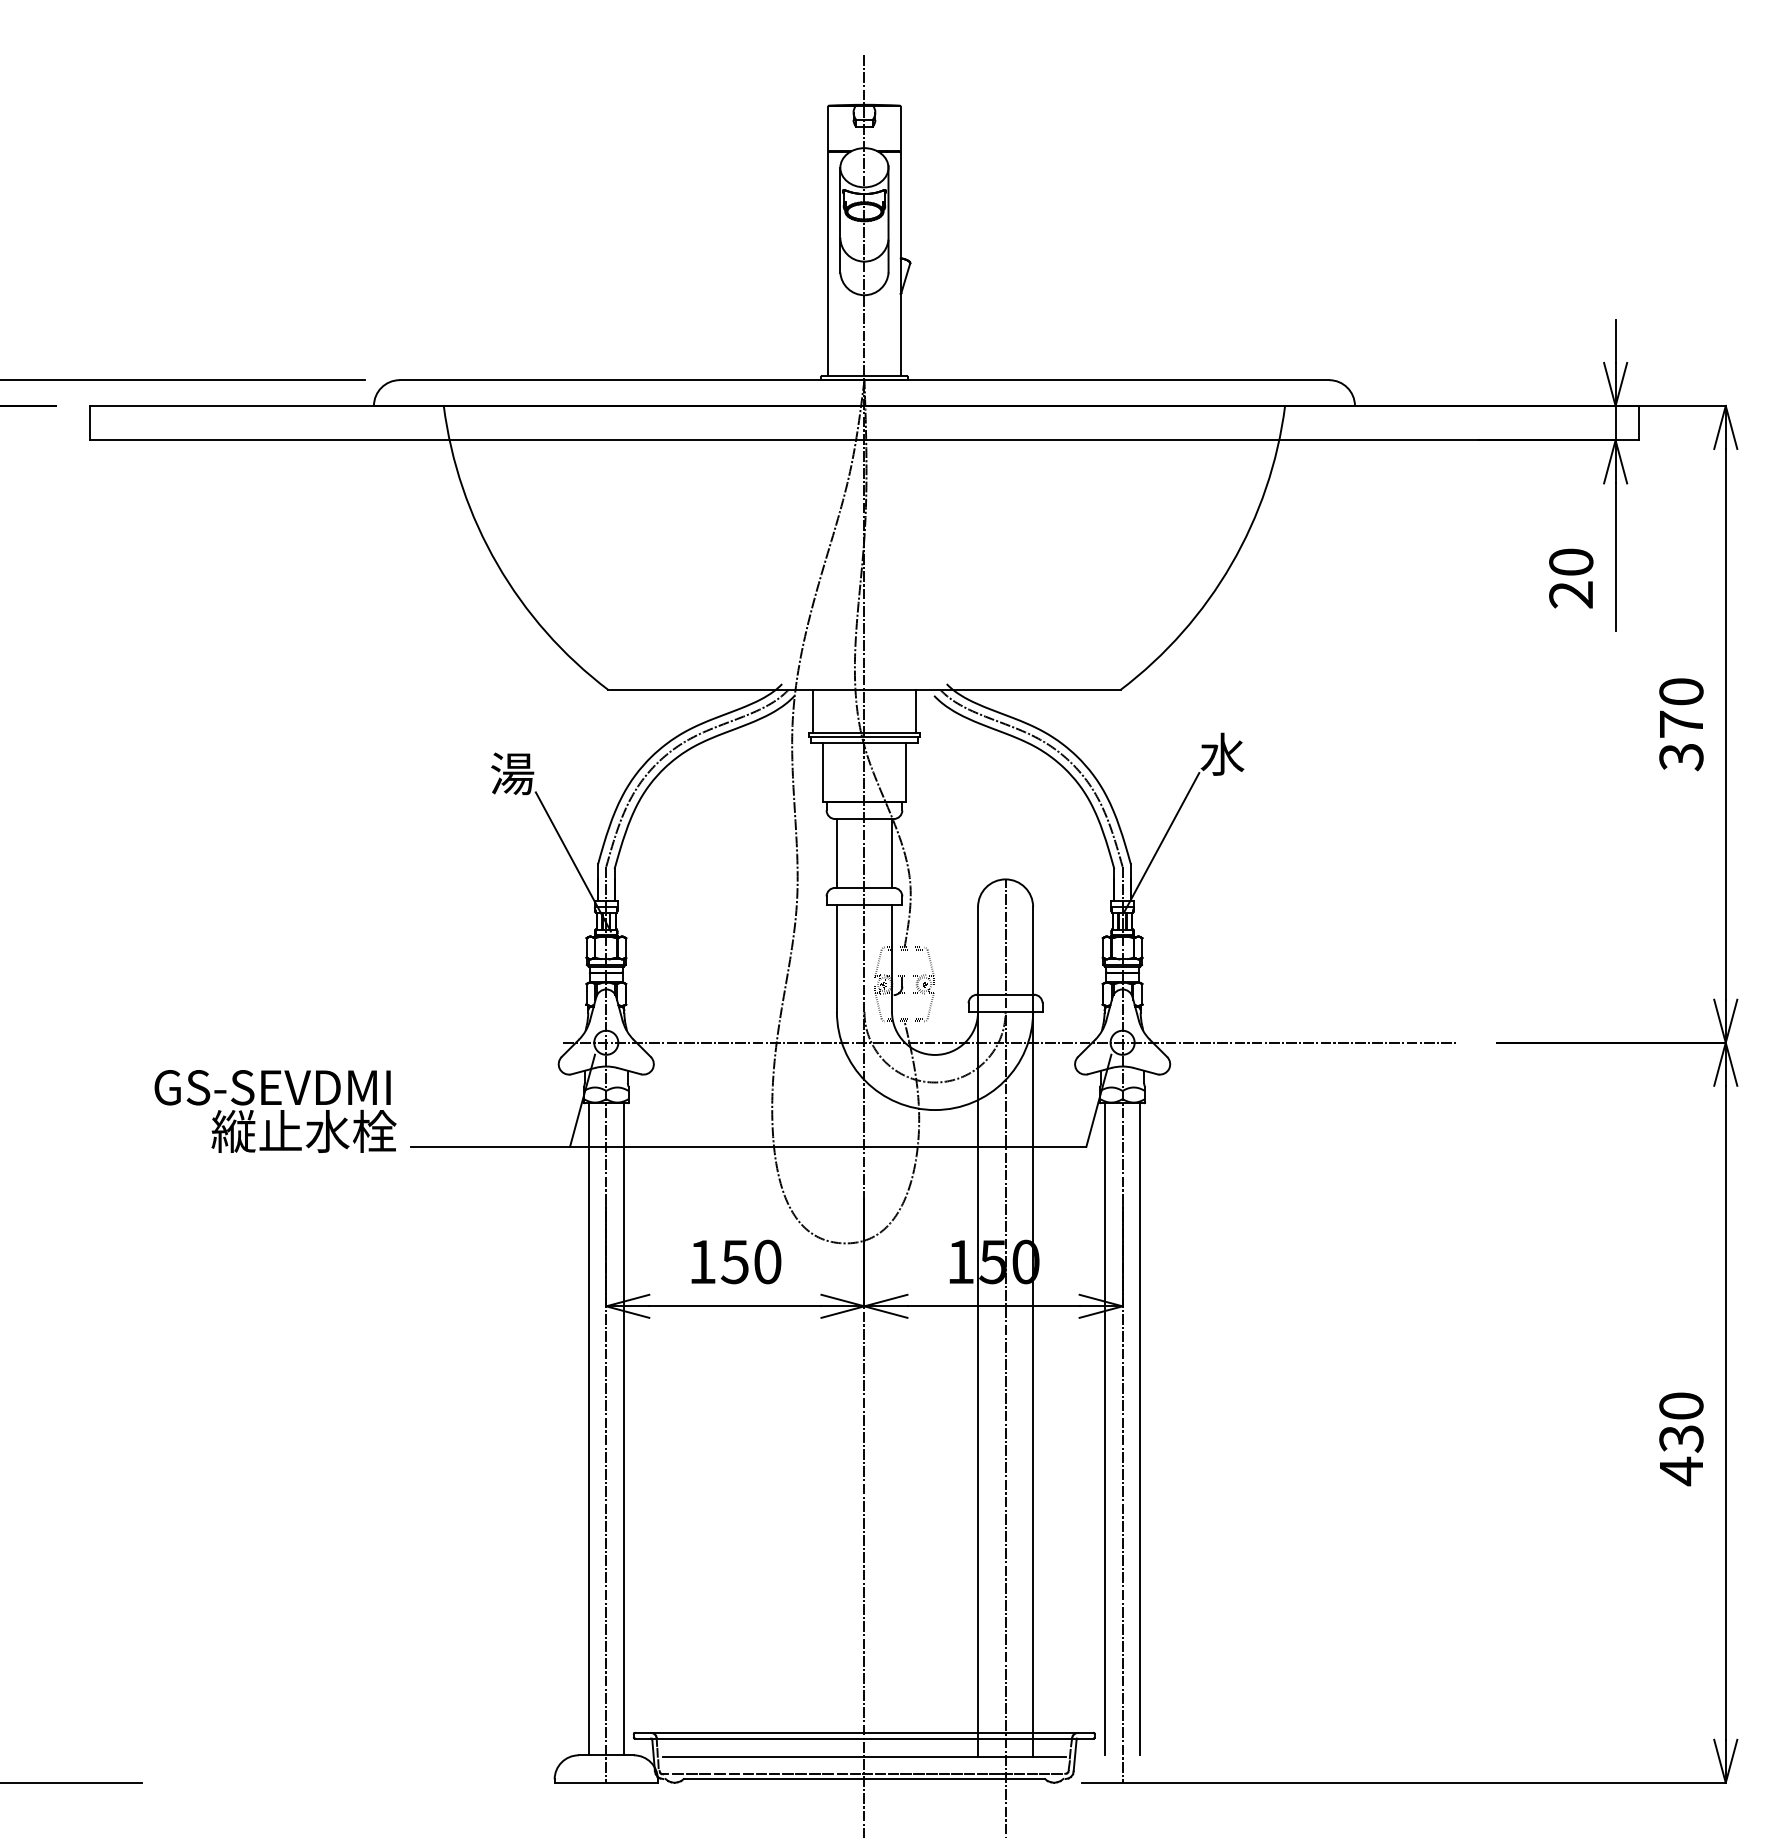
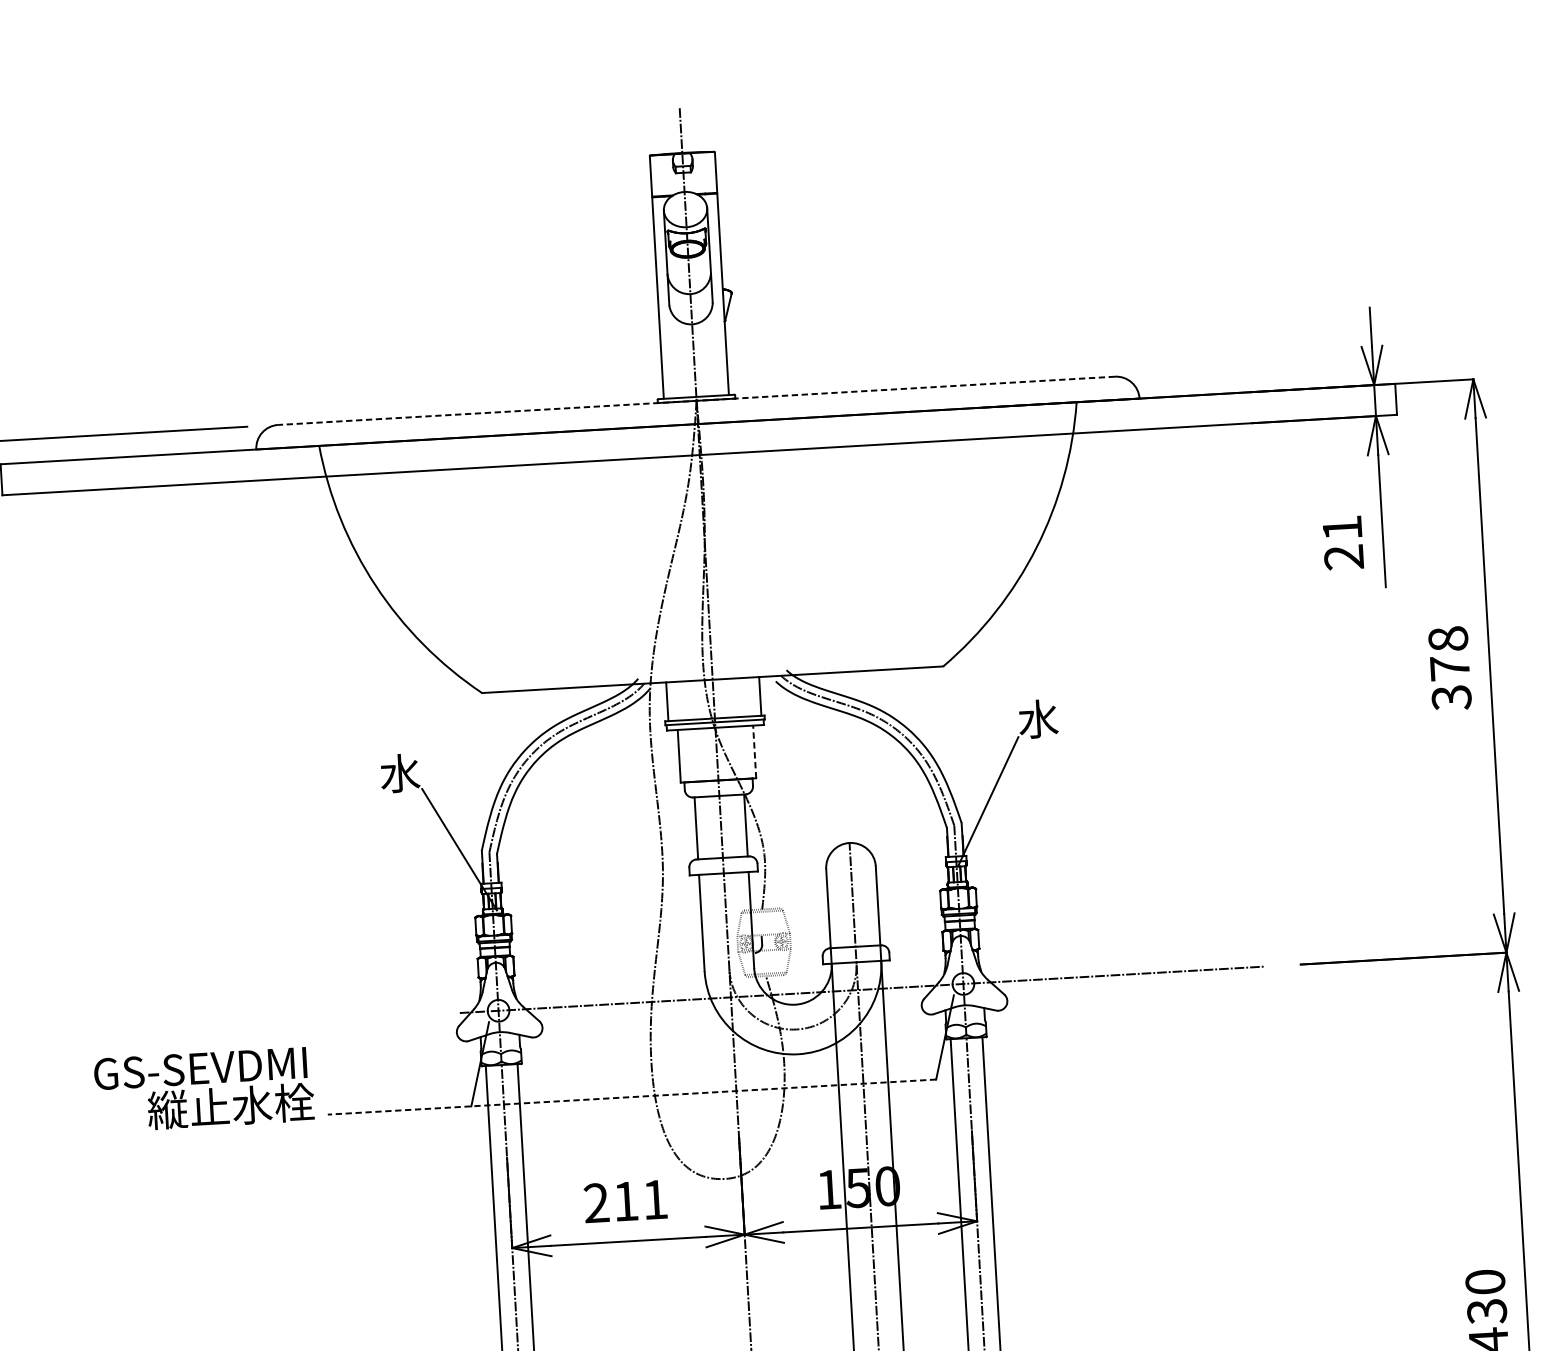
line: (864, 380) -> (696, 401), solid -> dashed
text: (1571, 561) -> (1342, 527), 20 -> 21
text: (1681, 691) -> (1448, 638), 370 -> 378
line: (906, 772) -> (754, 751), solid -> dashed
text: (512, 773) -> (400, 773), 湯 -> 水
line: (748, 1146) -> (631, 1096), solid -> dashed
text: (735, 1261) -> (626, 1201), 150 -> 211

